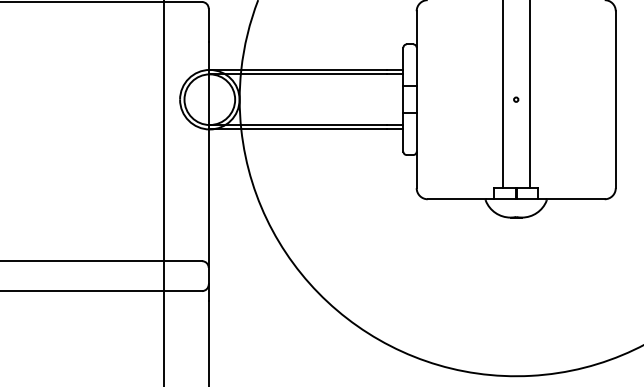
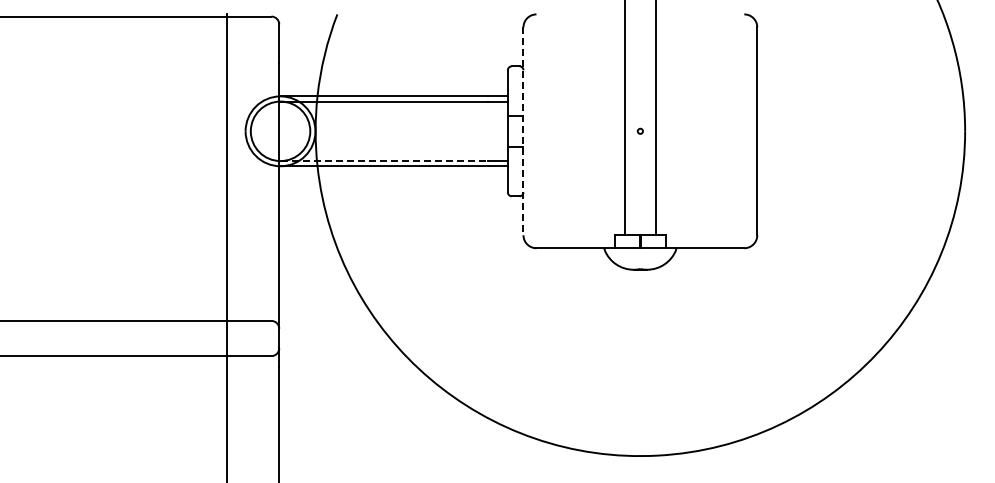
line: (416, 99) -> (523, 131), solid -> dashed
line: (298, 125) -> (384, 161), solid -> dashed

